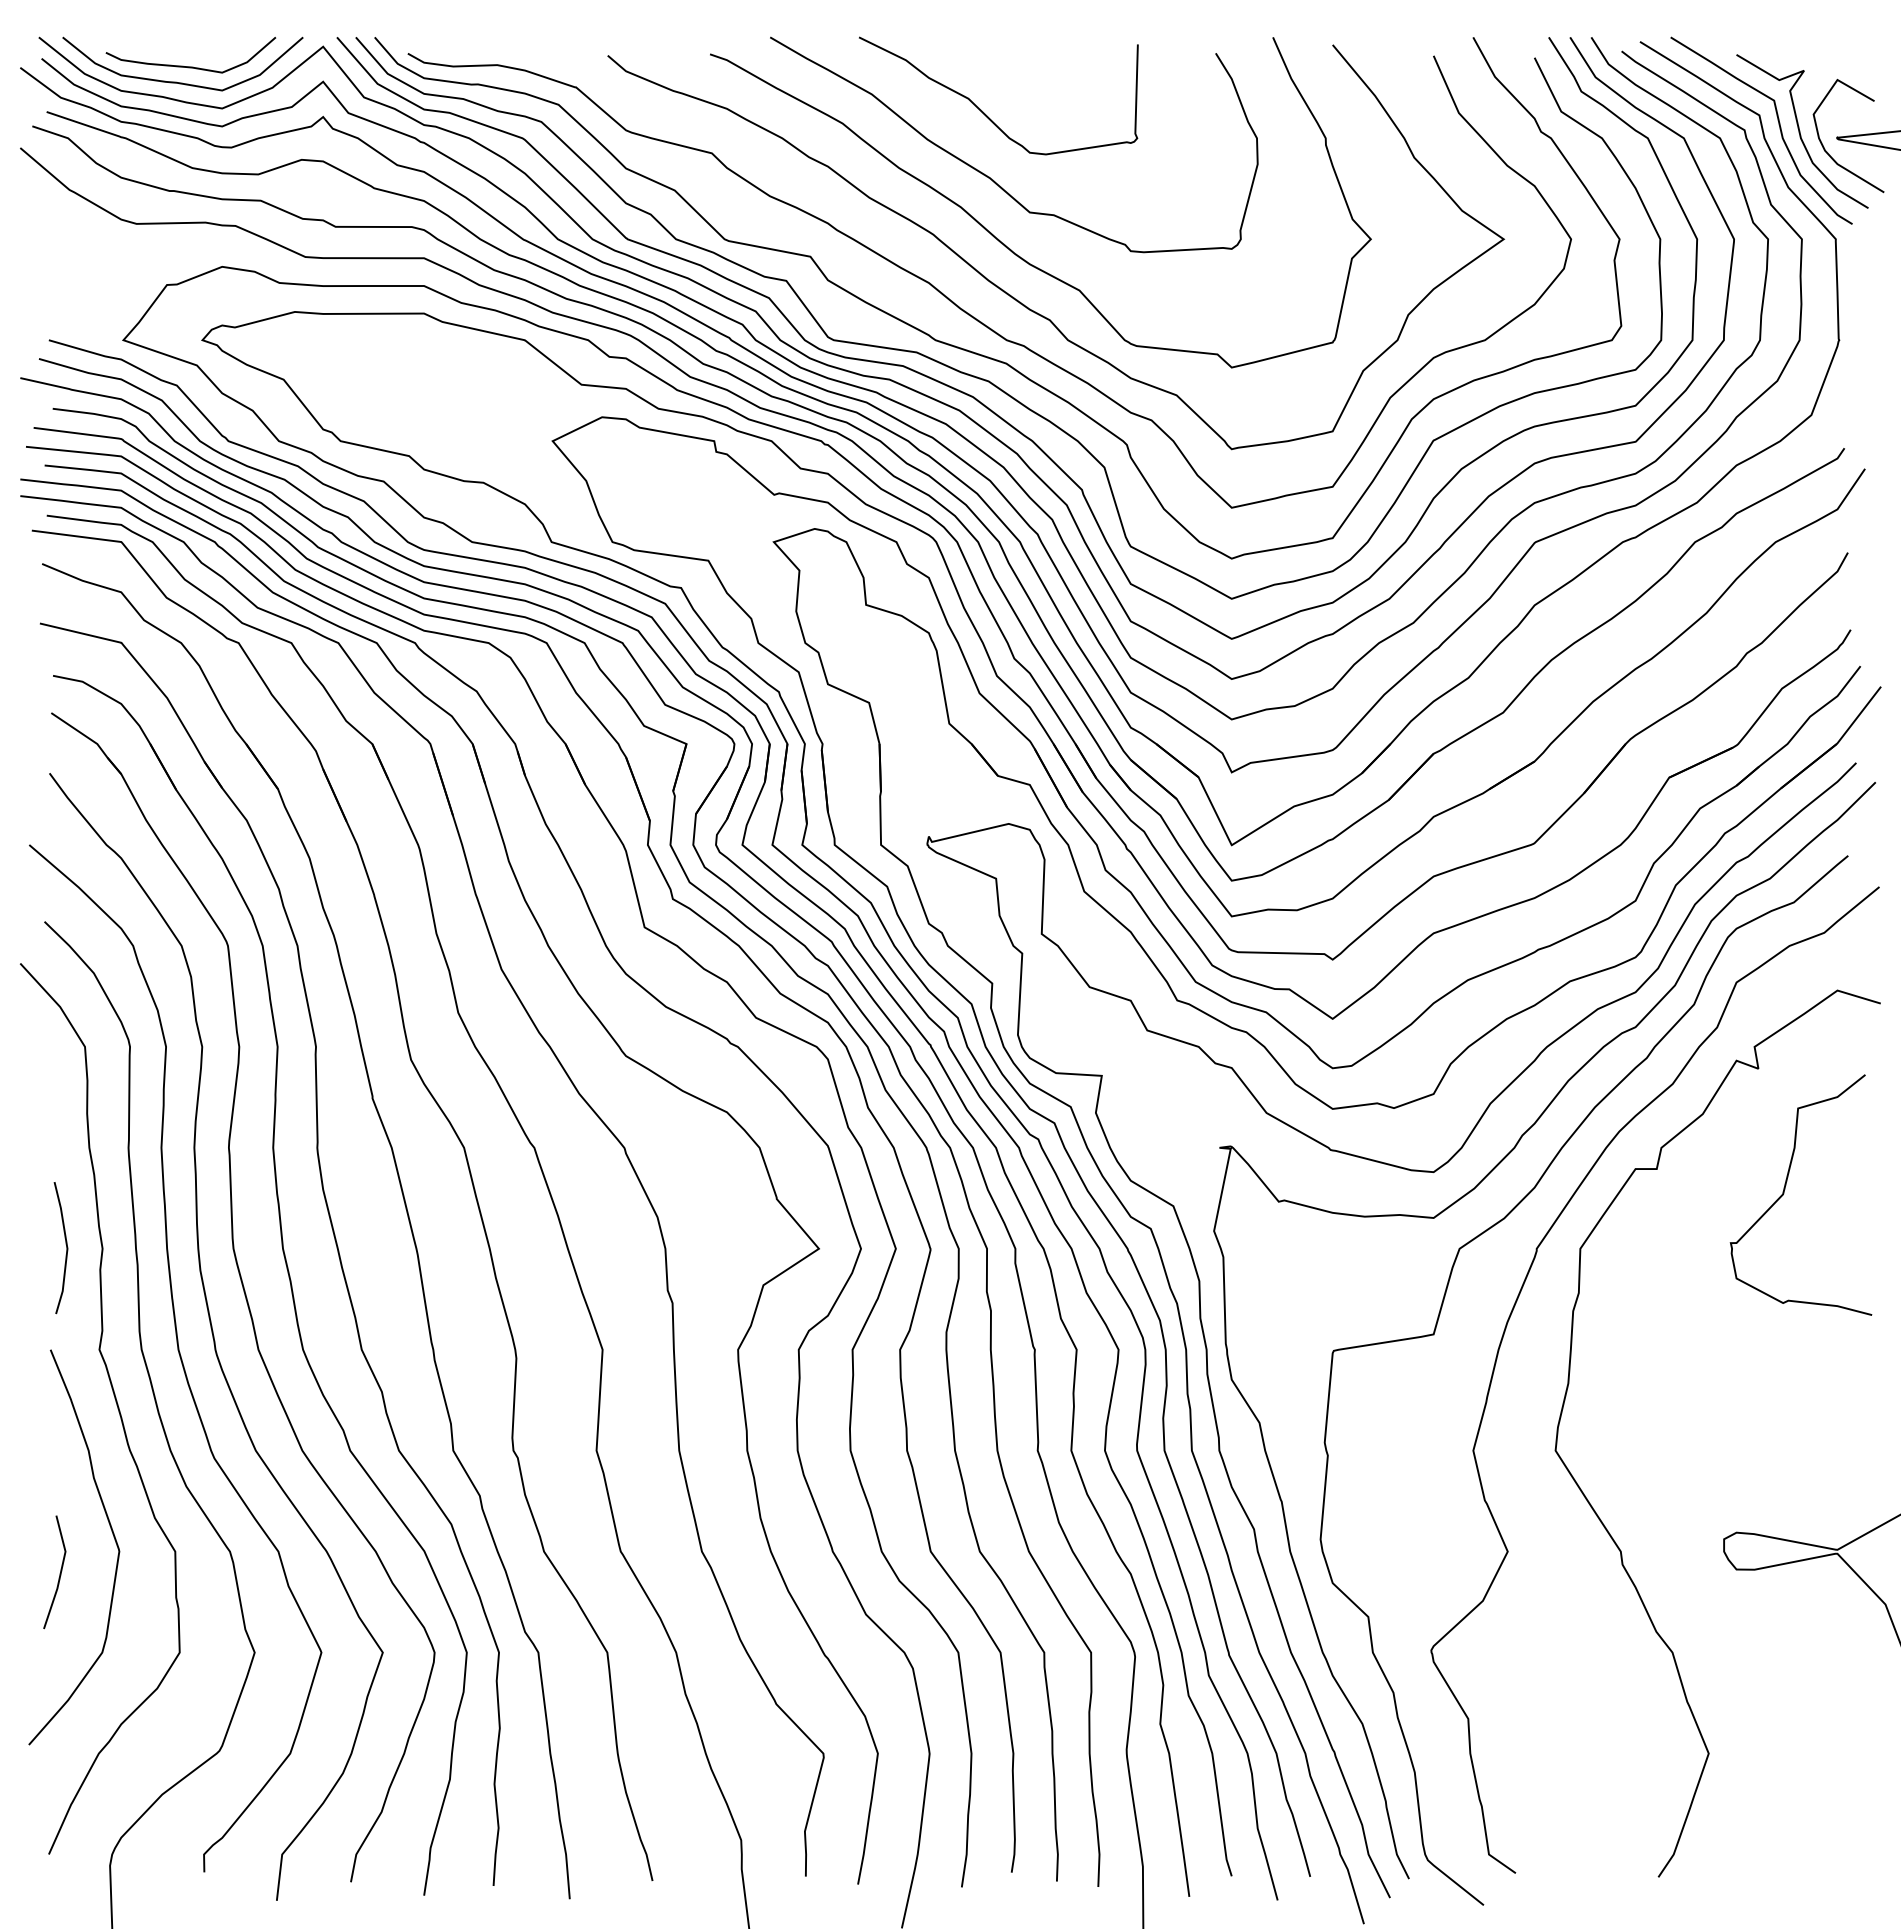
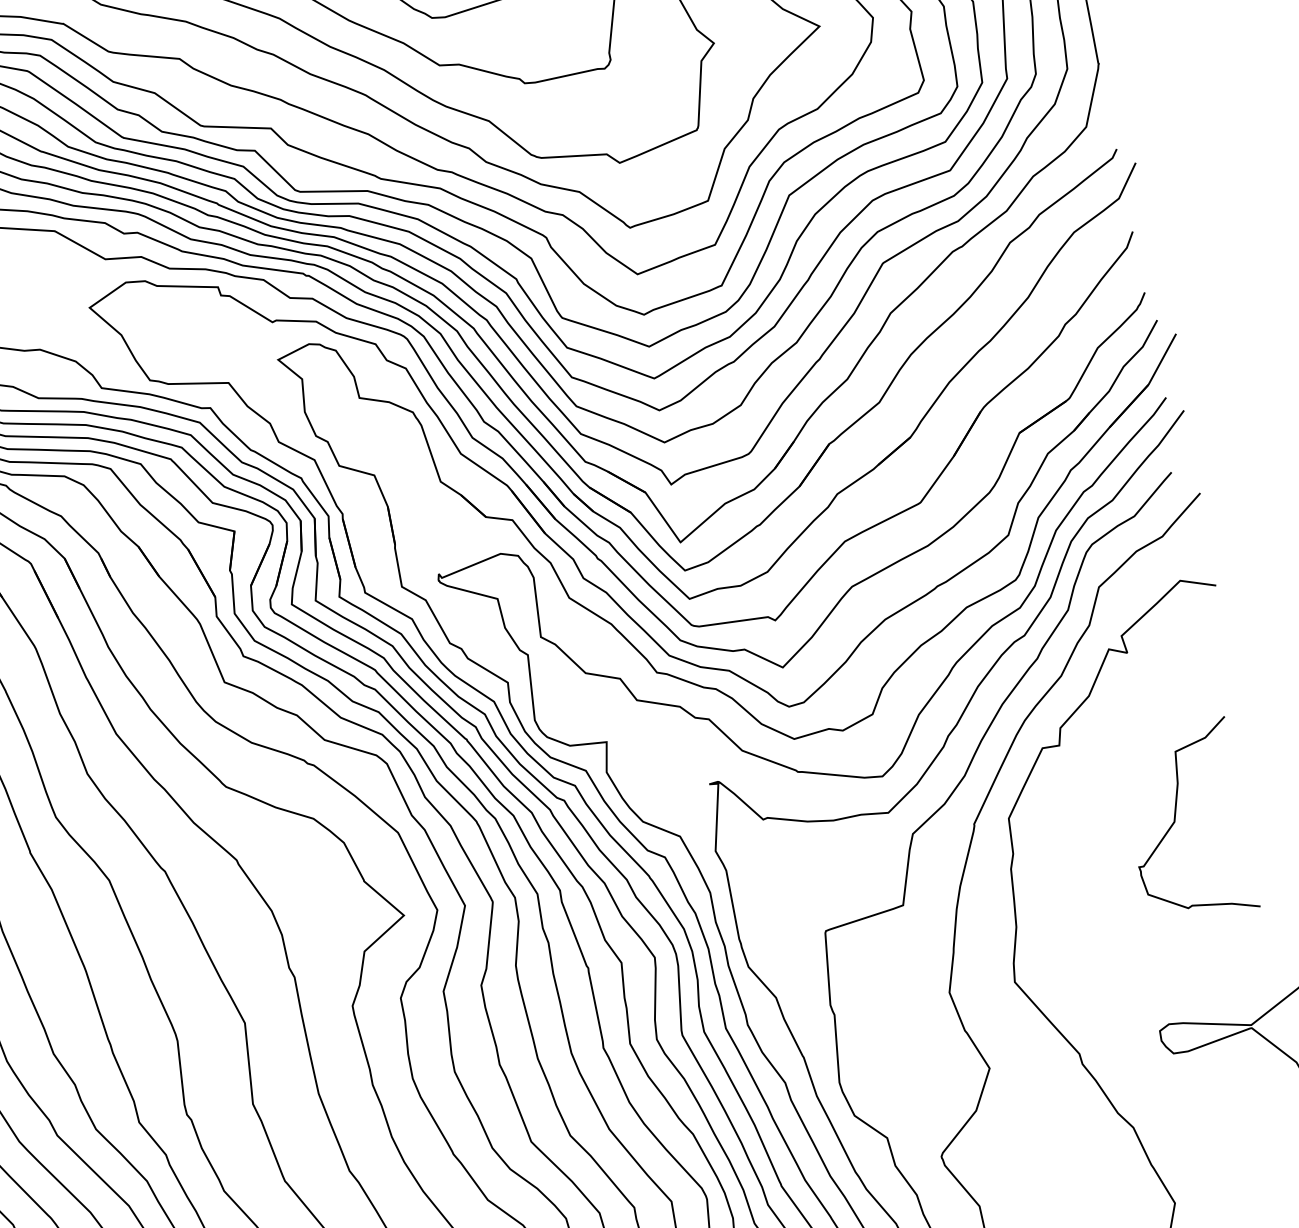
curve: (1785, 1189) -> (1175, 817), moved

